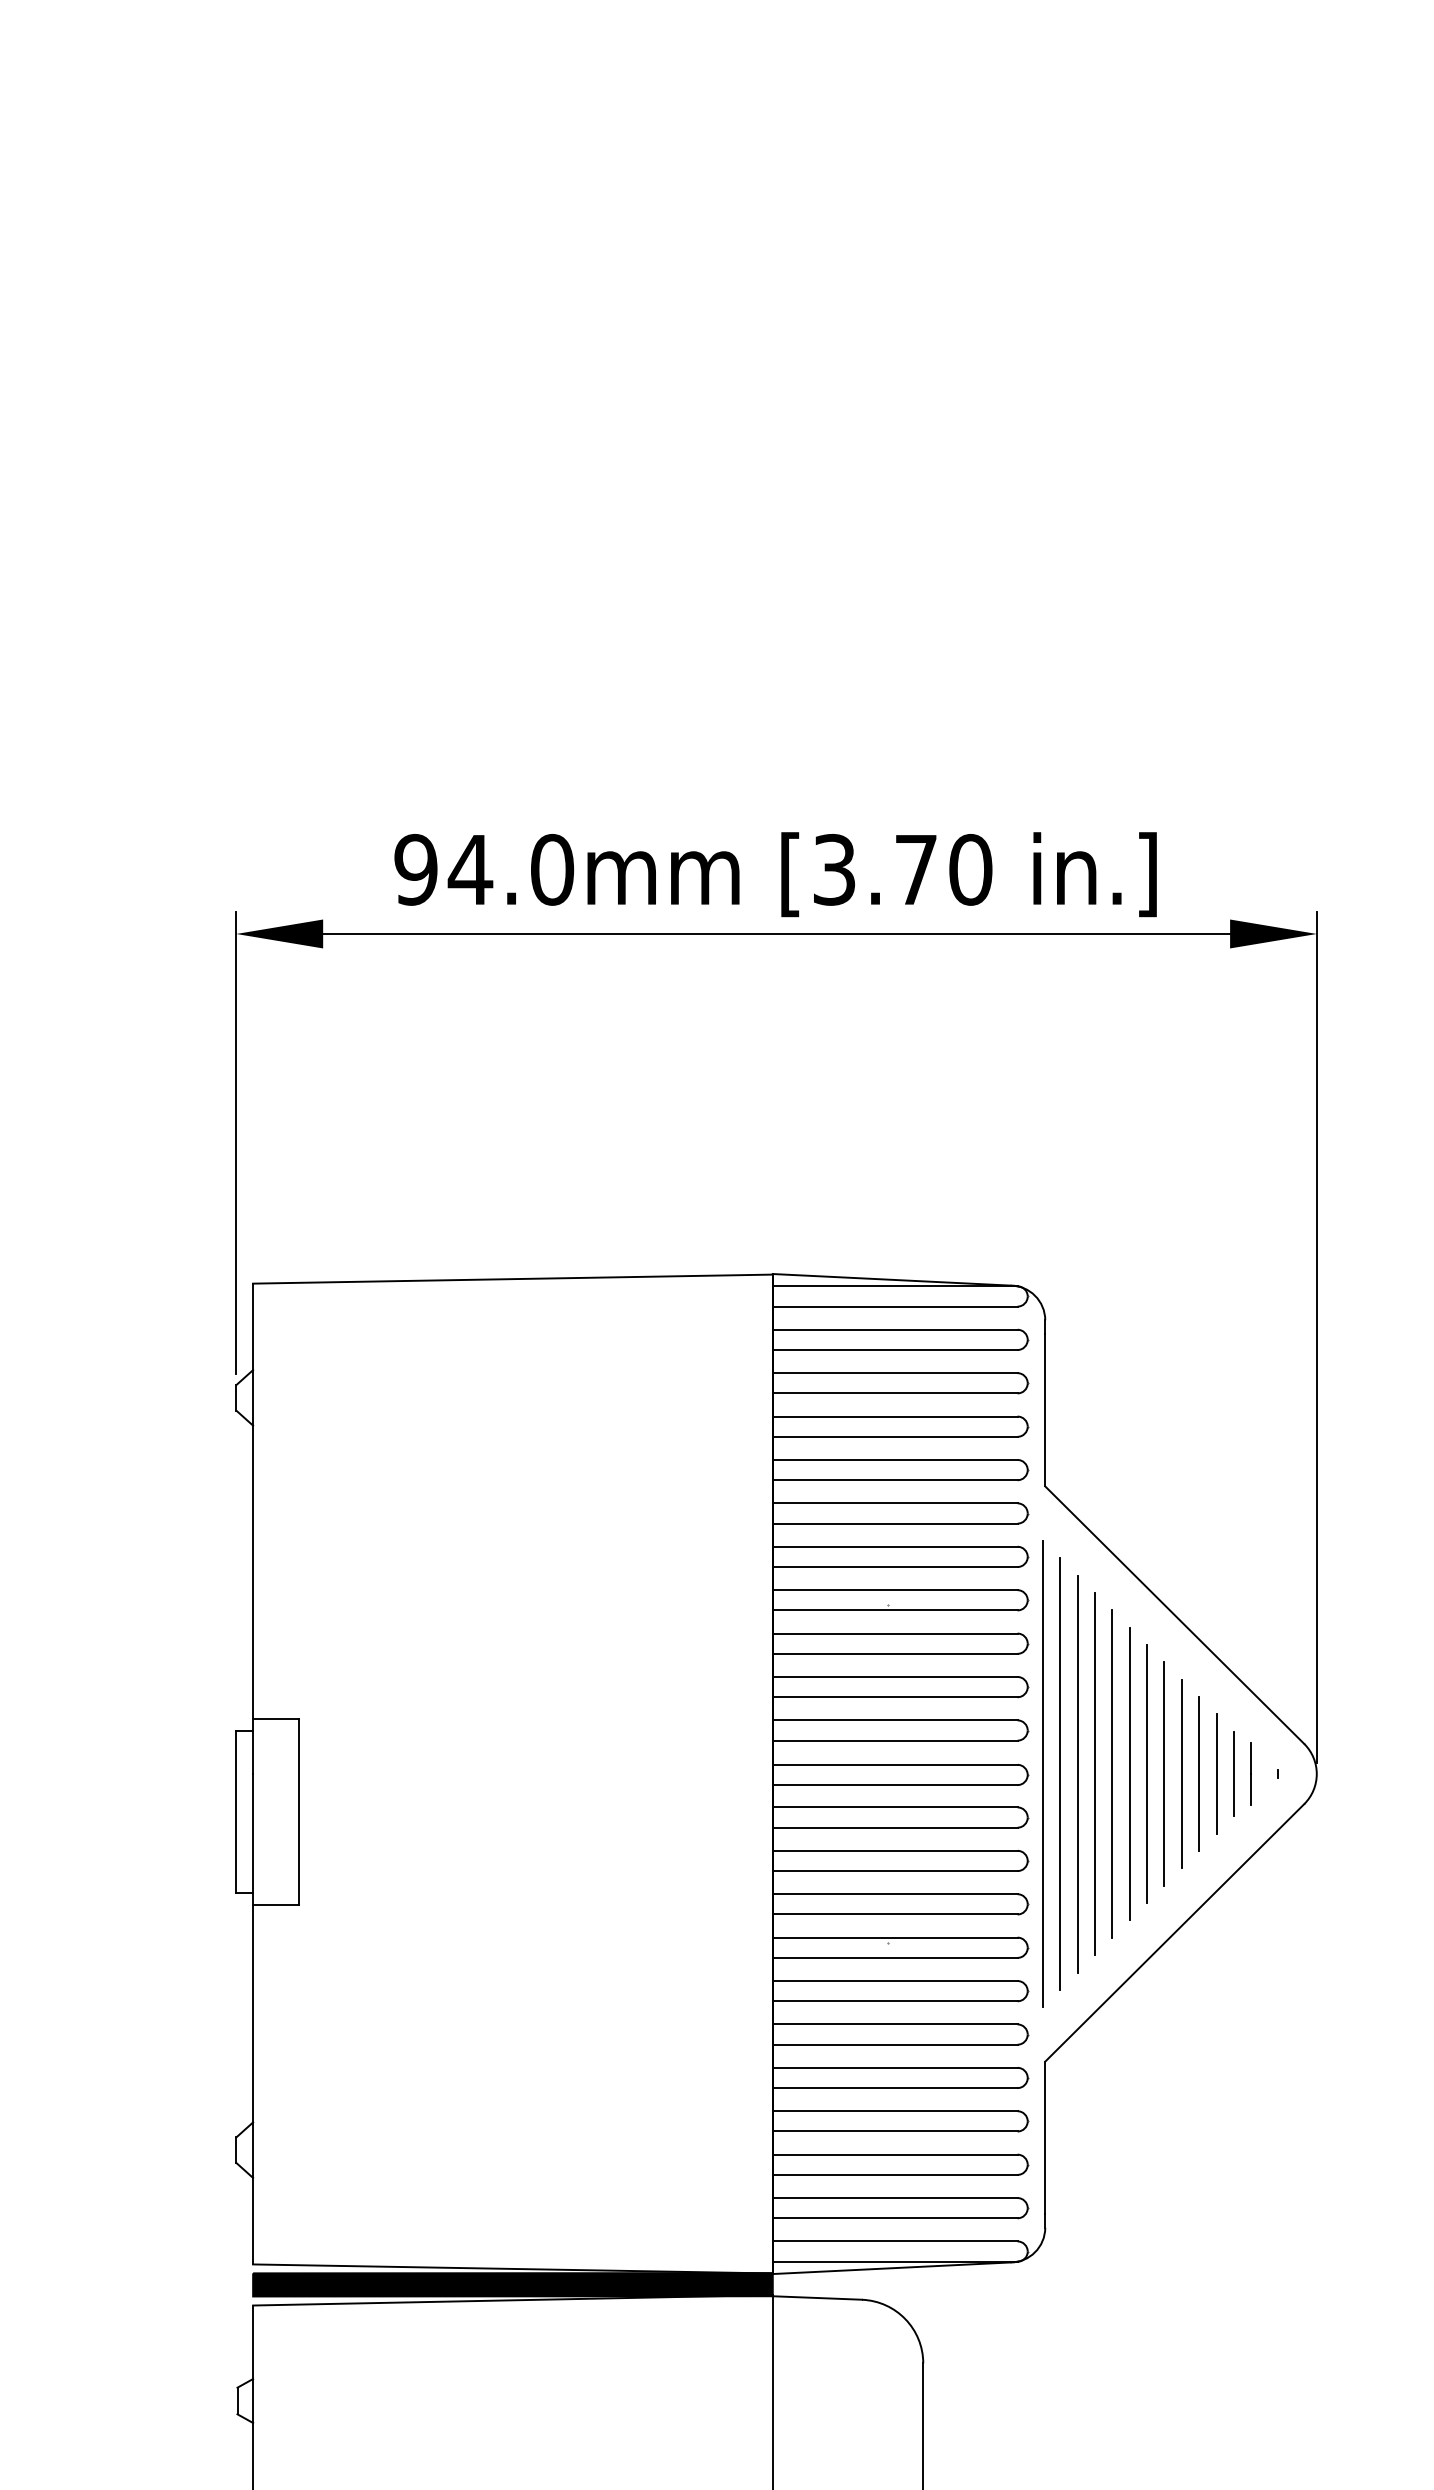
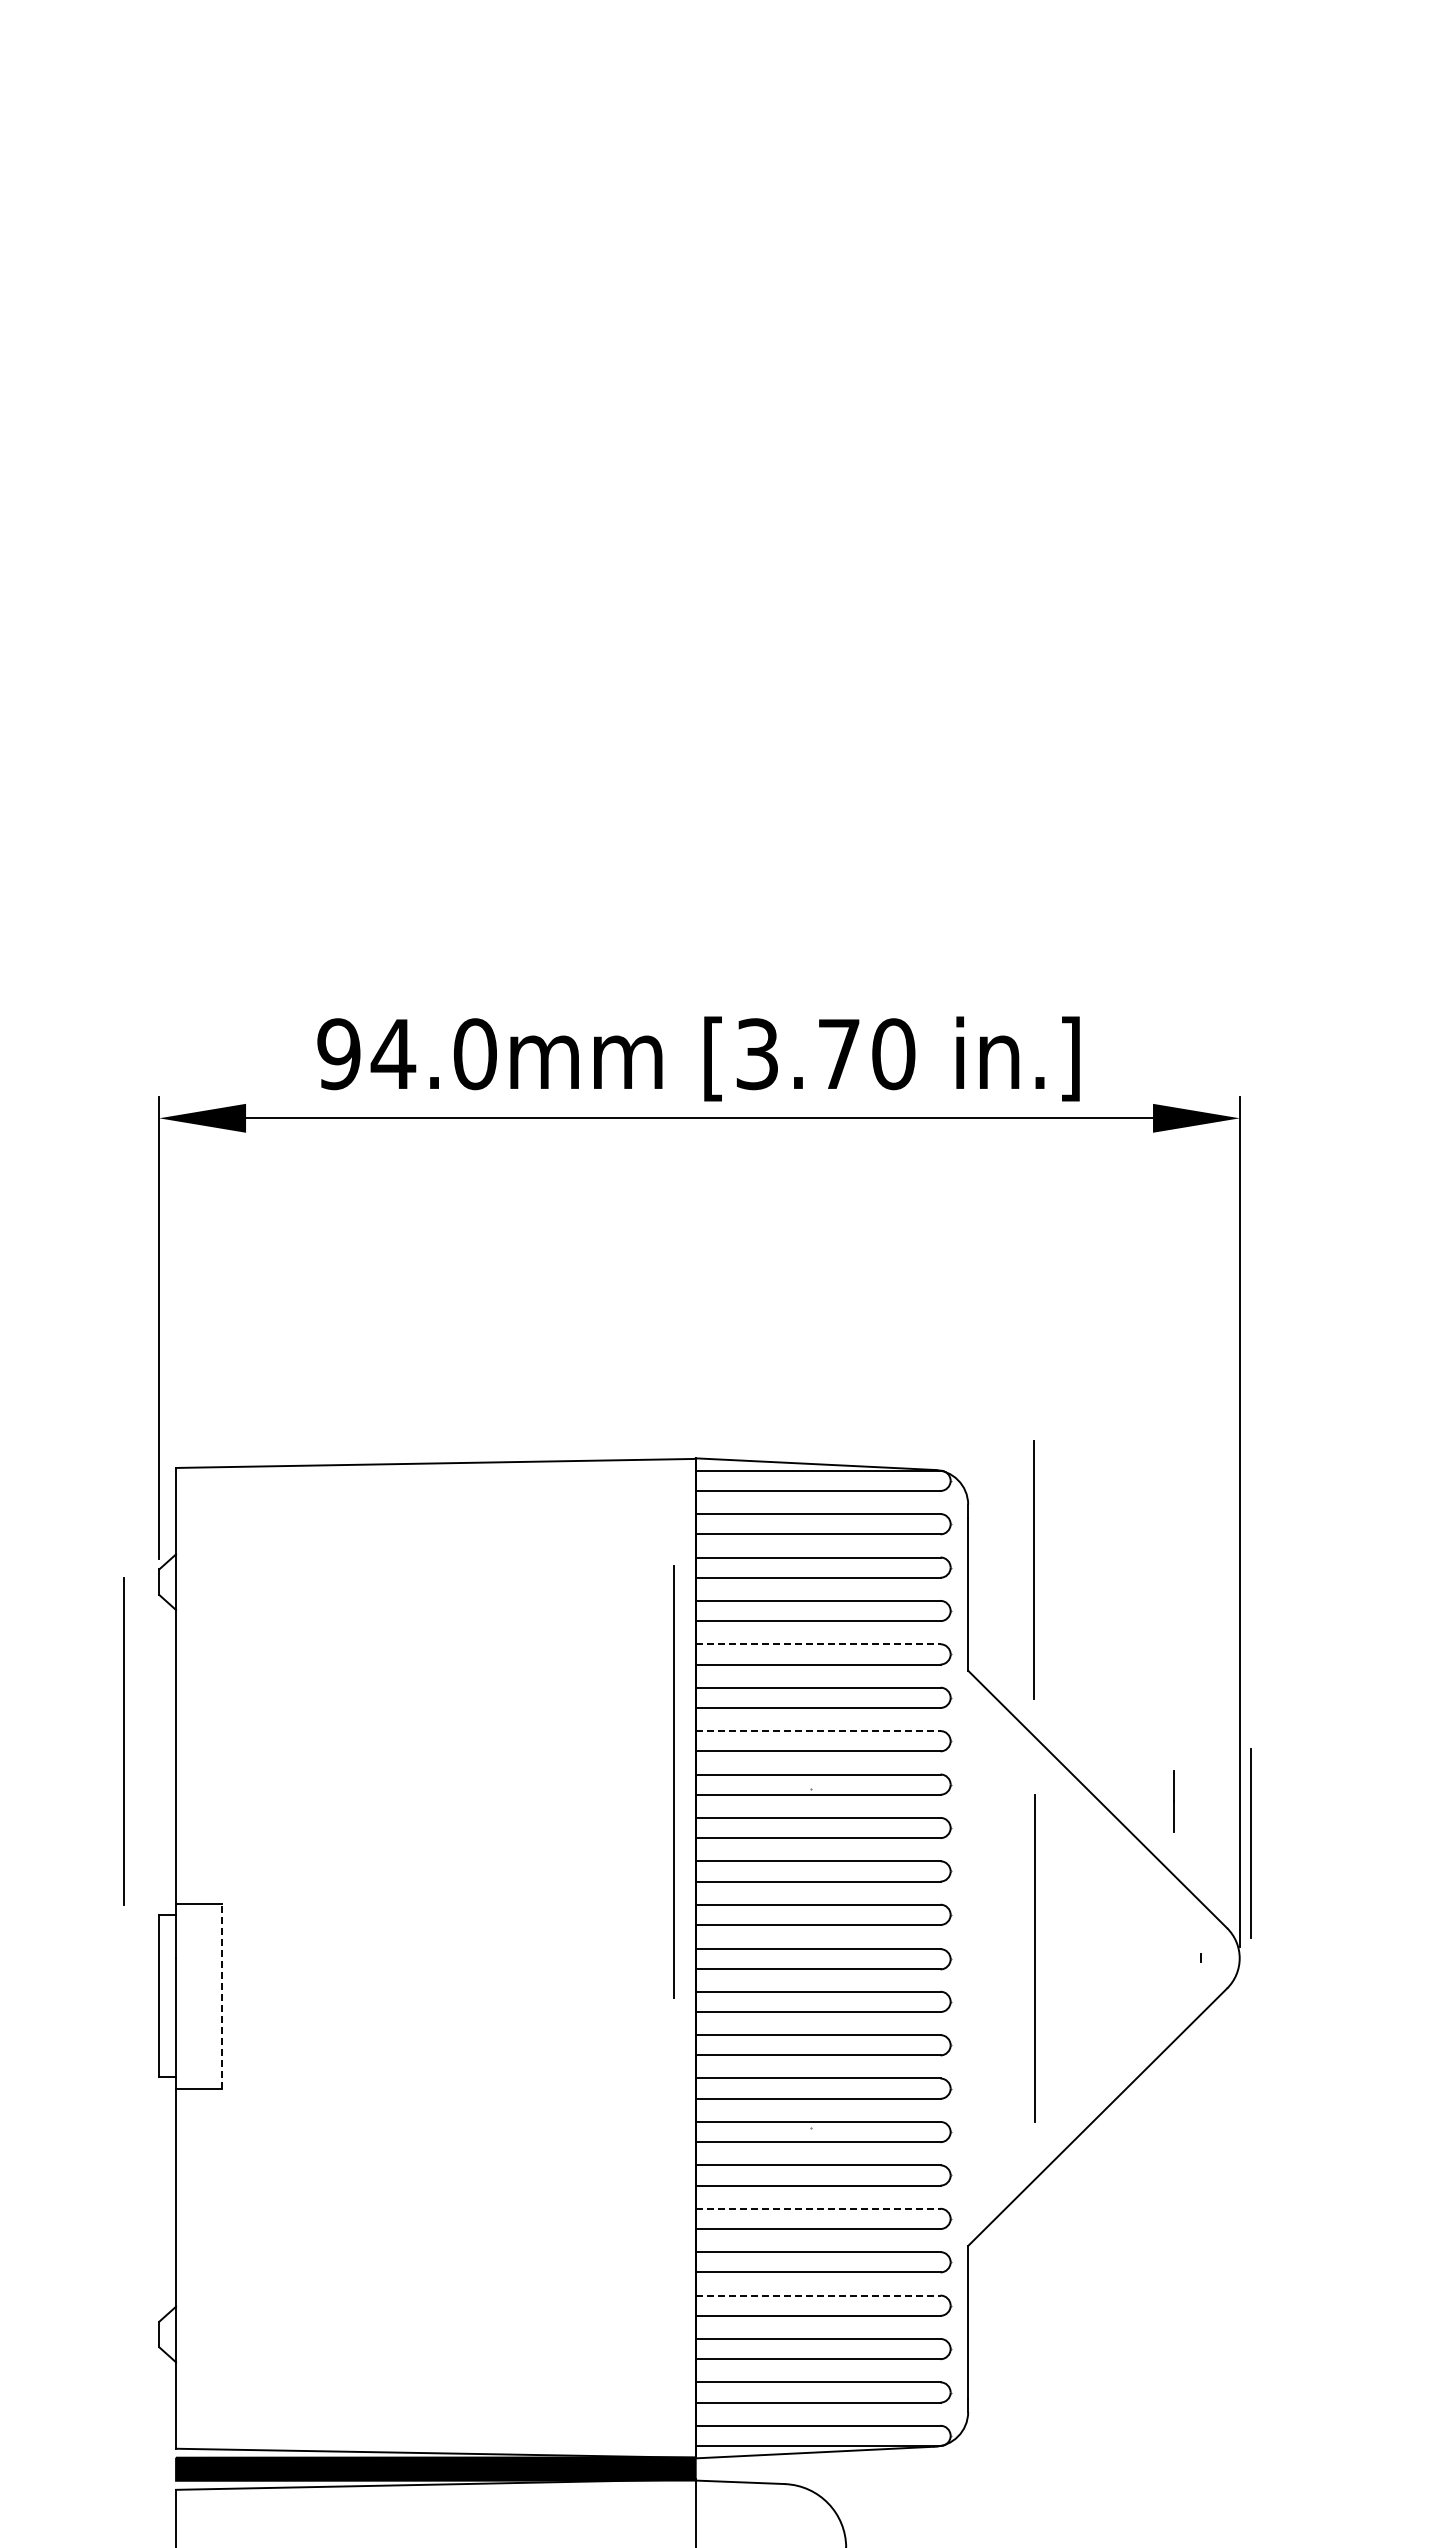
line: (895, 1460) -> (818, 1644), solid -> dashed
line: (895, 1547) -> (818, 1731), solid -> dashed
line: (200, 1557) -> (123, 1741), added
line: (1059, 1773) -> (673, 1781), moved
line: (1077, 1773) -> (1000, 1957), removed
line: (1129, 1773) -> (1052, 1957), removed
line: (1146, 1773) -> (1033, 1569), moved
line: (1042, 1774) -> (965, 1958), removed
line: (1094, 1774) -> (1017, 1958), removed
line: (1164, 1774) -> (1087, 1958), removed
line: (1181, 1774) -> (1250, 1843), moved
line: (1199, 1774) -> (1122, 1958), removed
line: (1215, 1774) -> (1138, 1958), removed
line: (1233, 1774) -> (1156, 1958), removed
line: (1250, 1774) -> (1173, 1801), moved
line: (299, 1812) -> (222, 1996), solid -> dashed
line: (895, 2024) -> (818, 2208), solid -> dashed
line: (895, 2111) -> (818, 2295), solid -> dashed

